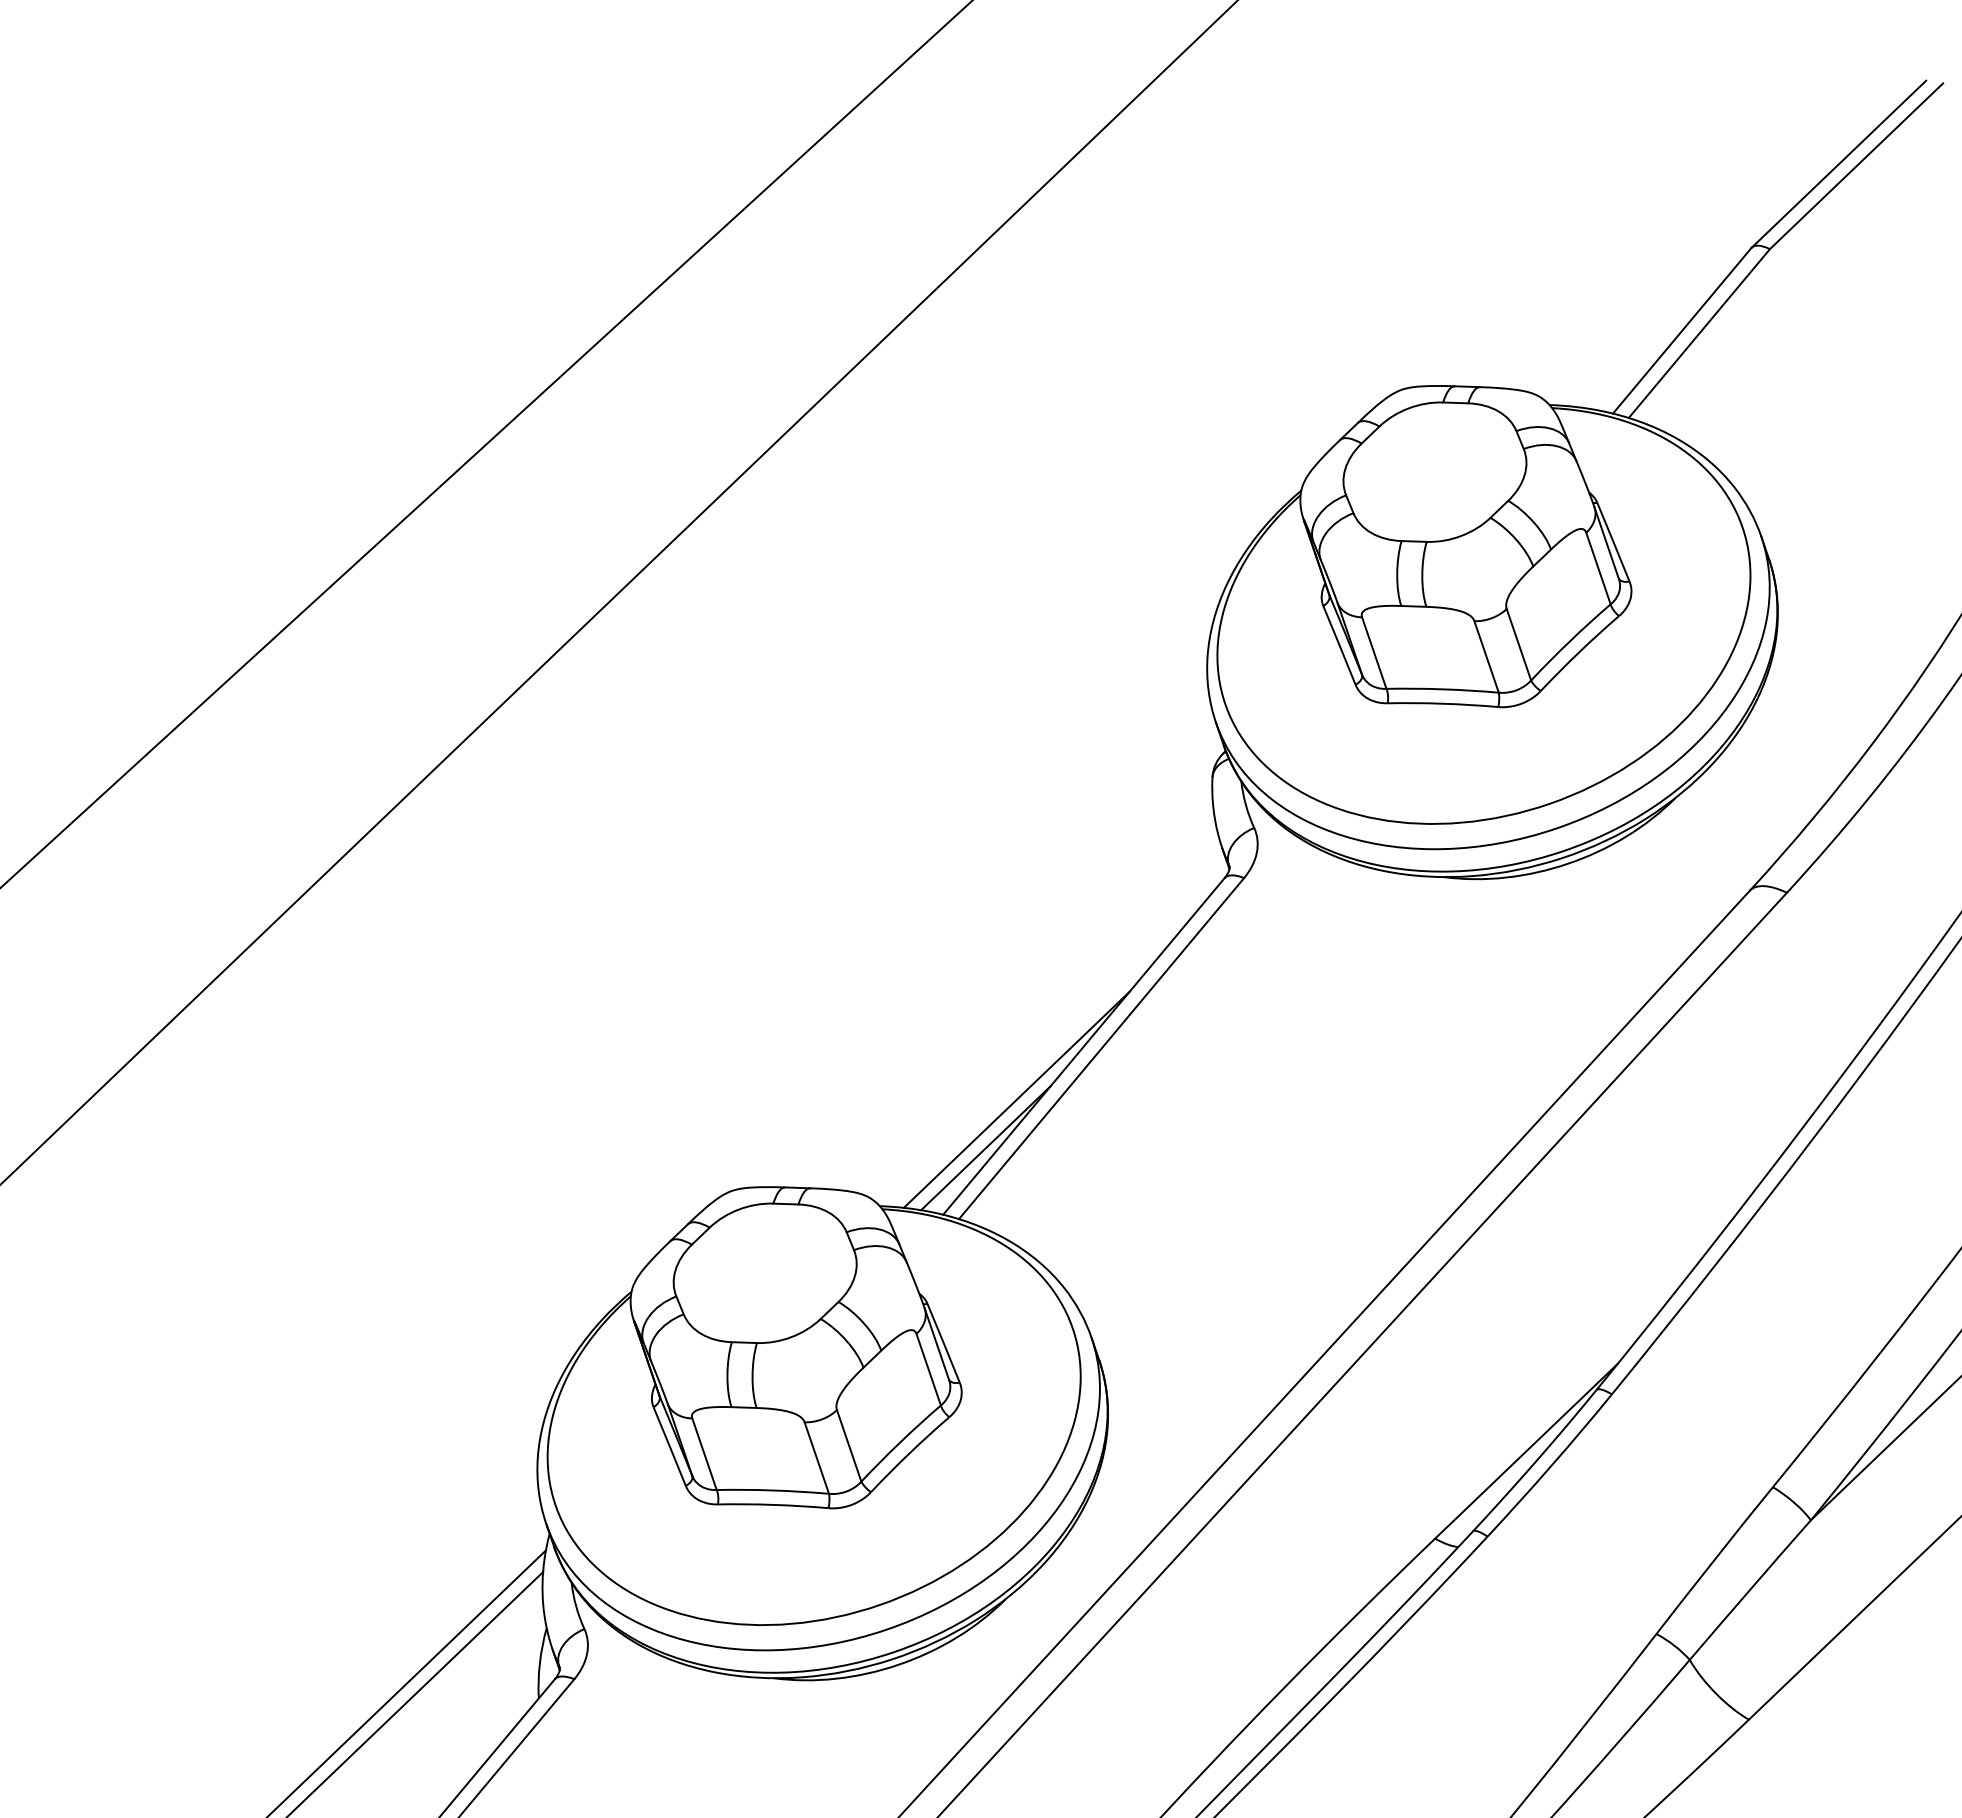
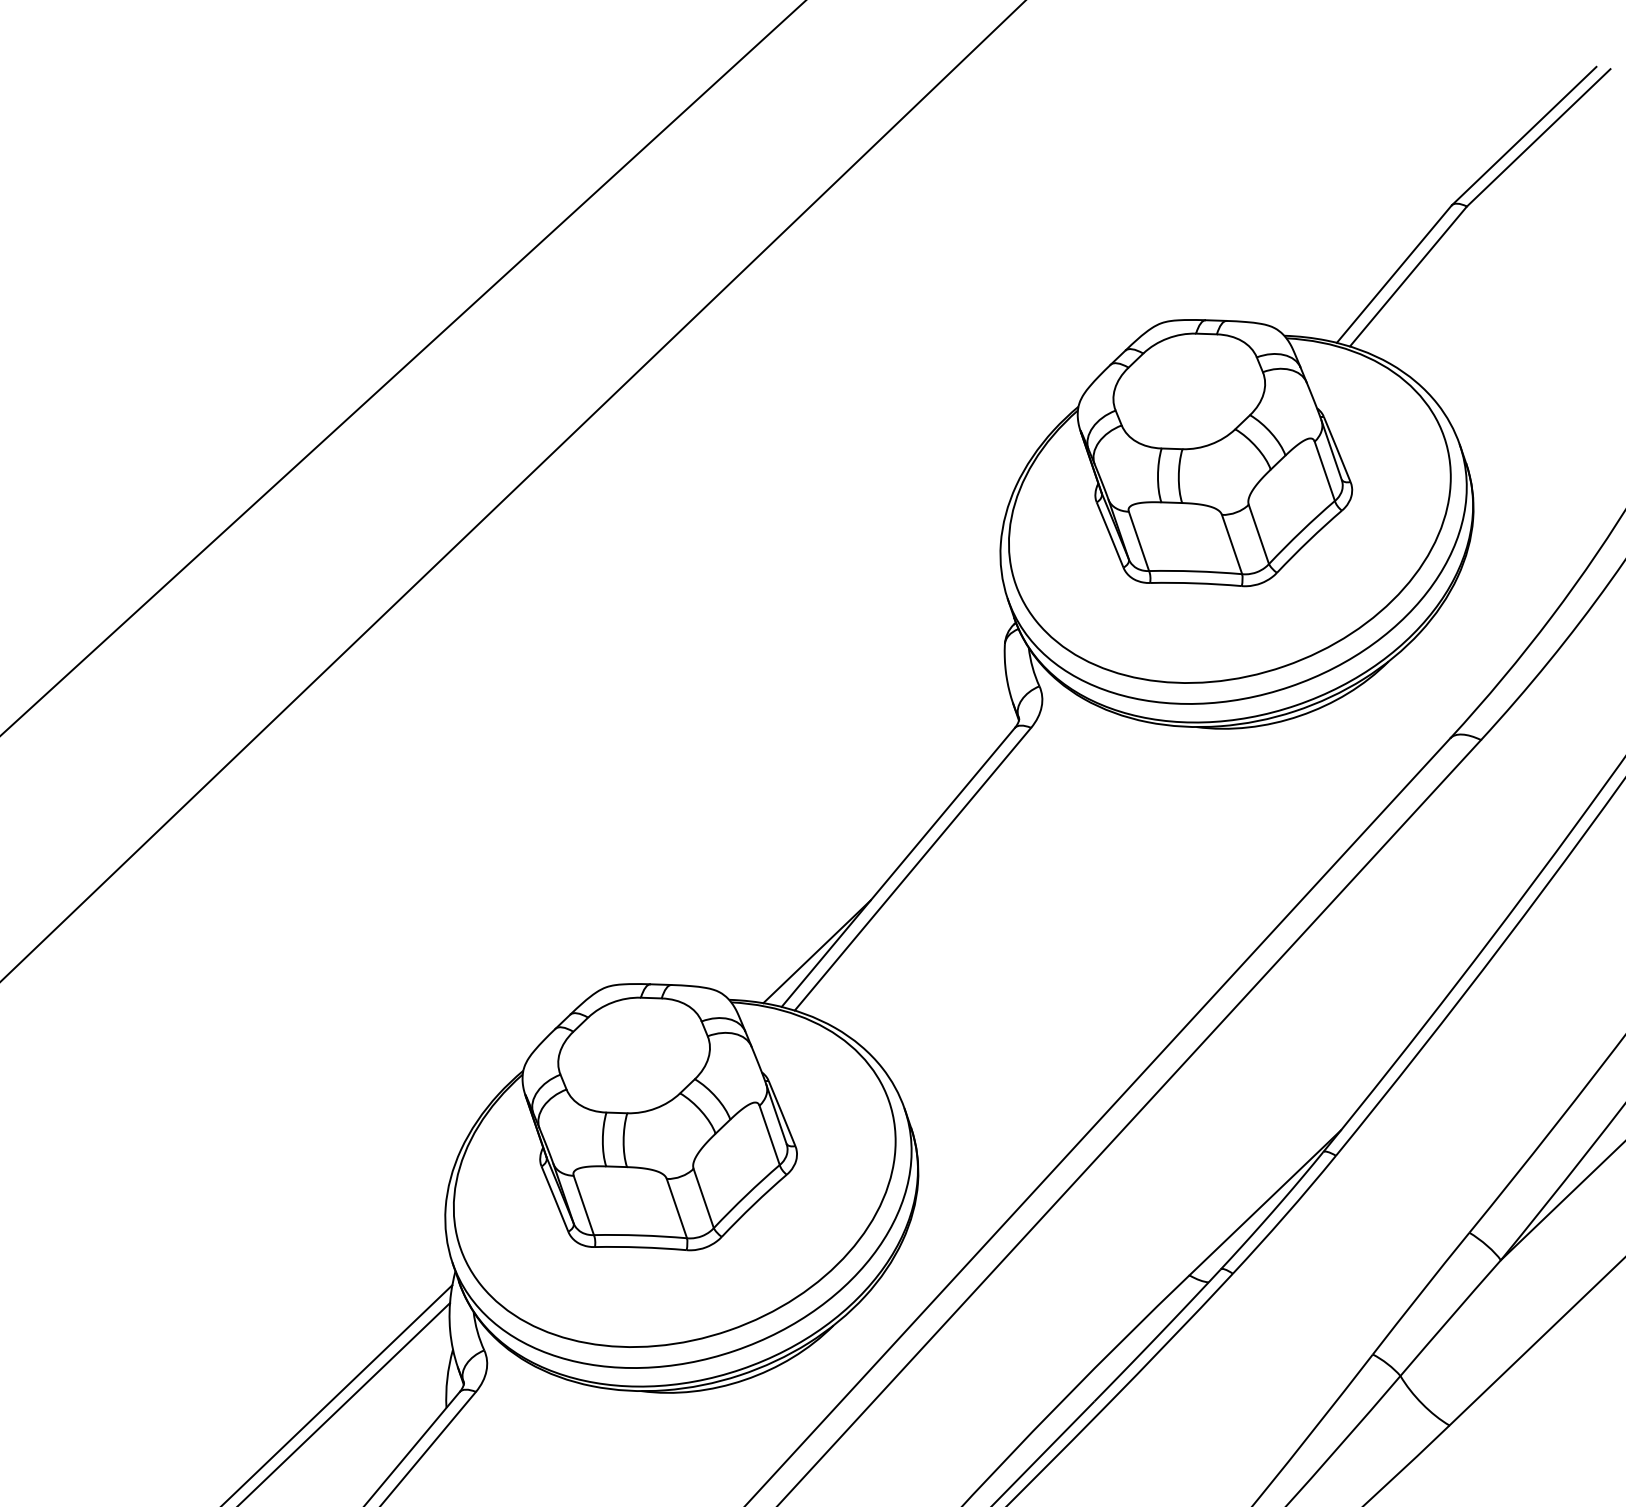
line: (1016, 1099) -> (842, 911), removed

